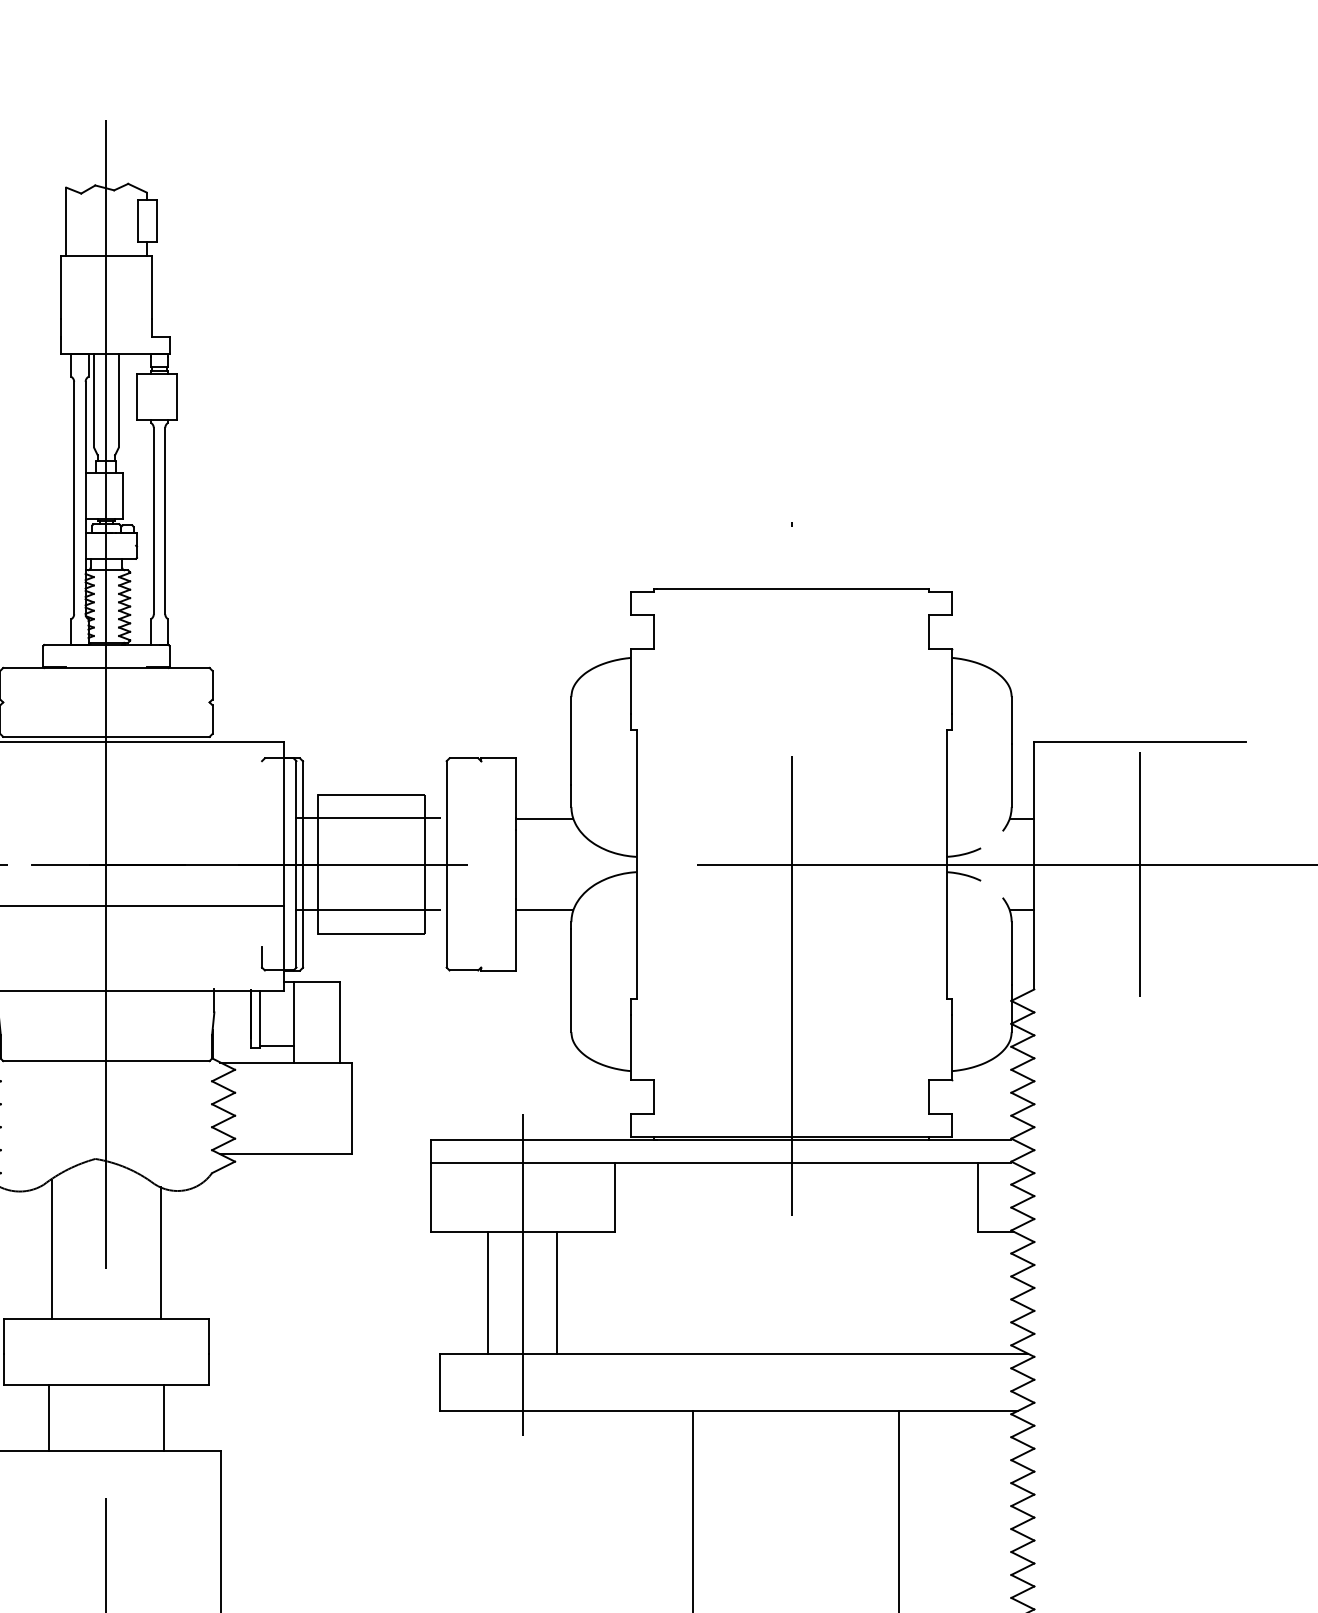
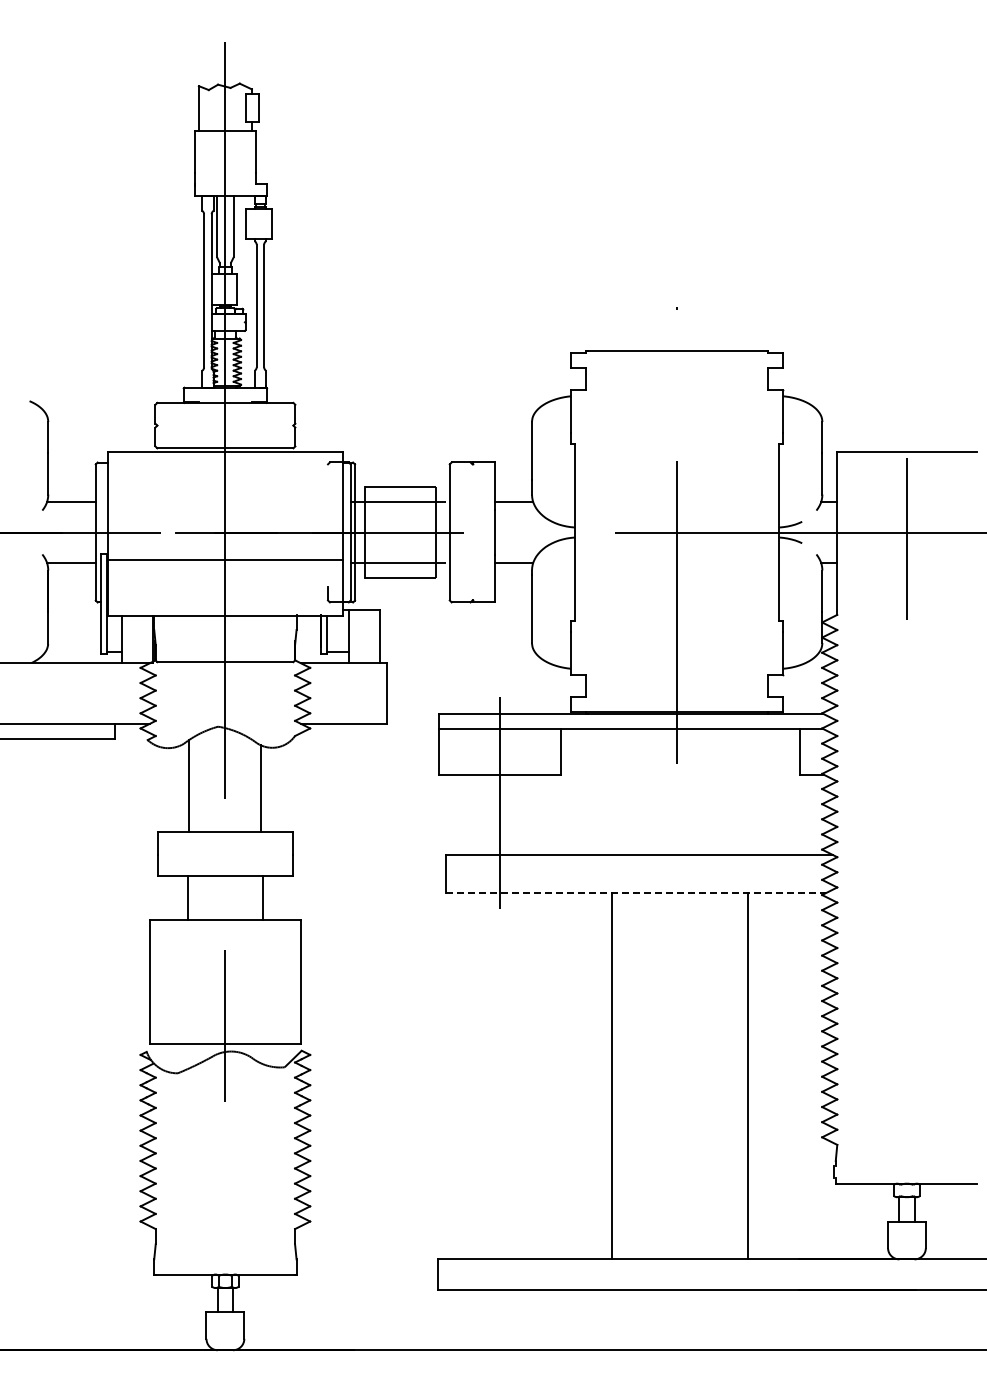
line: (488, 1292) -> (477, 814), removed
line: (556, 1292) -> (522, 814), removed
line: (729, 1411) -> (636, 893), solid -> dashed

